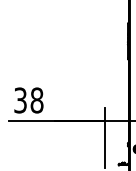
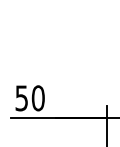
text: (29, 100) -> (30, 98), 38 -> 50

